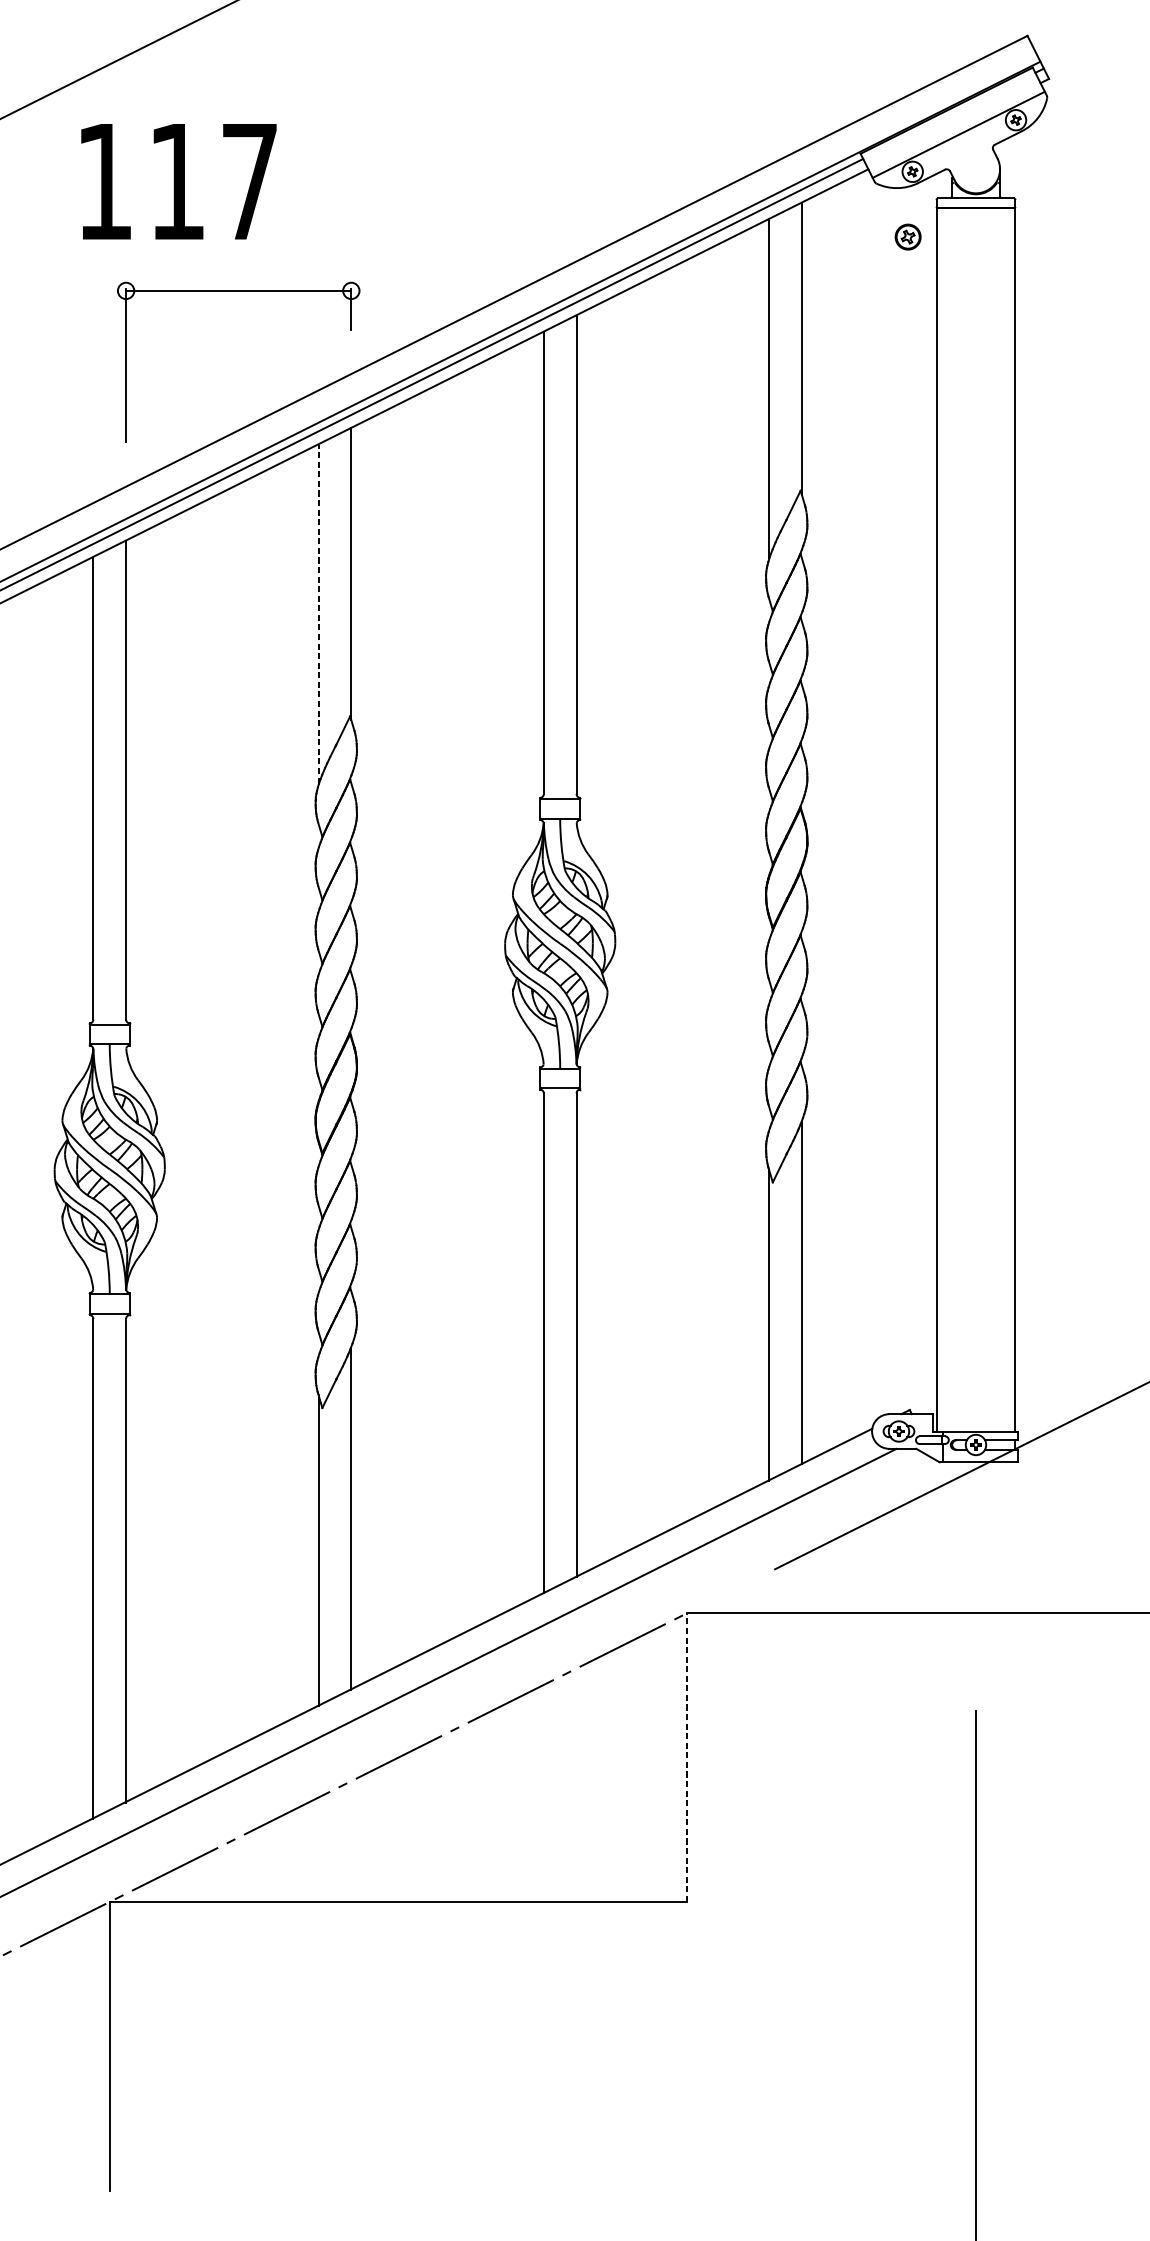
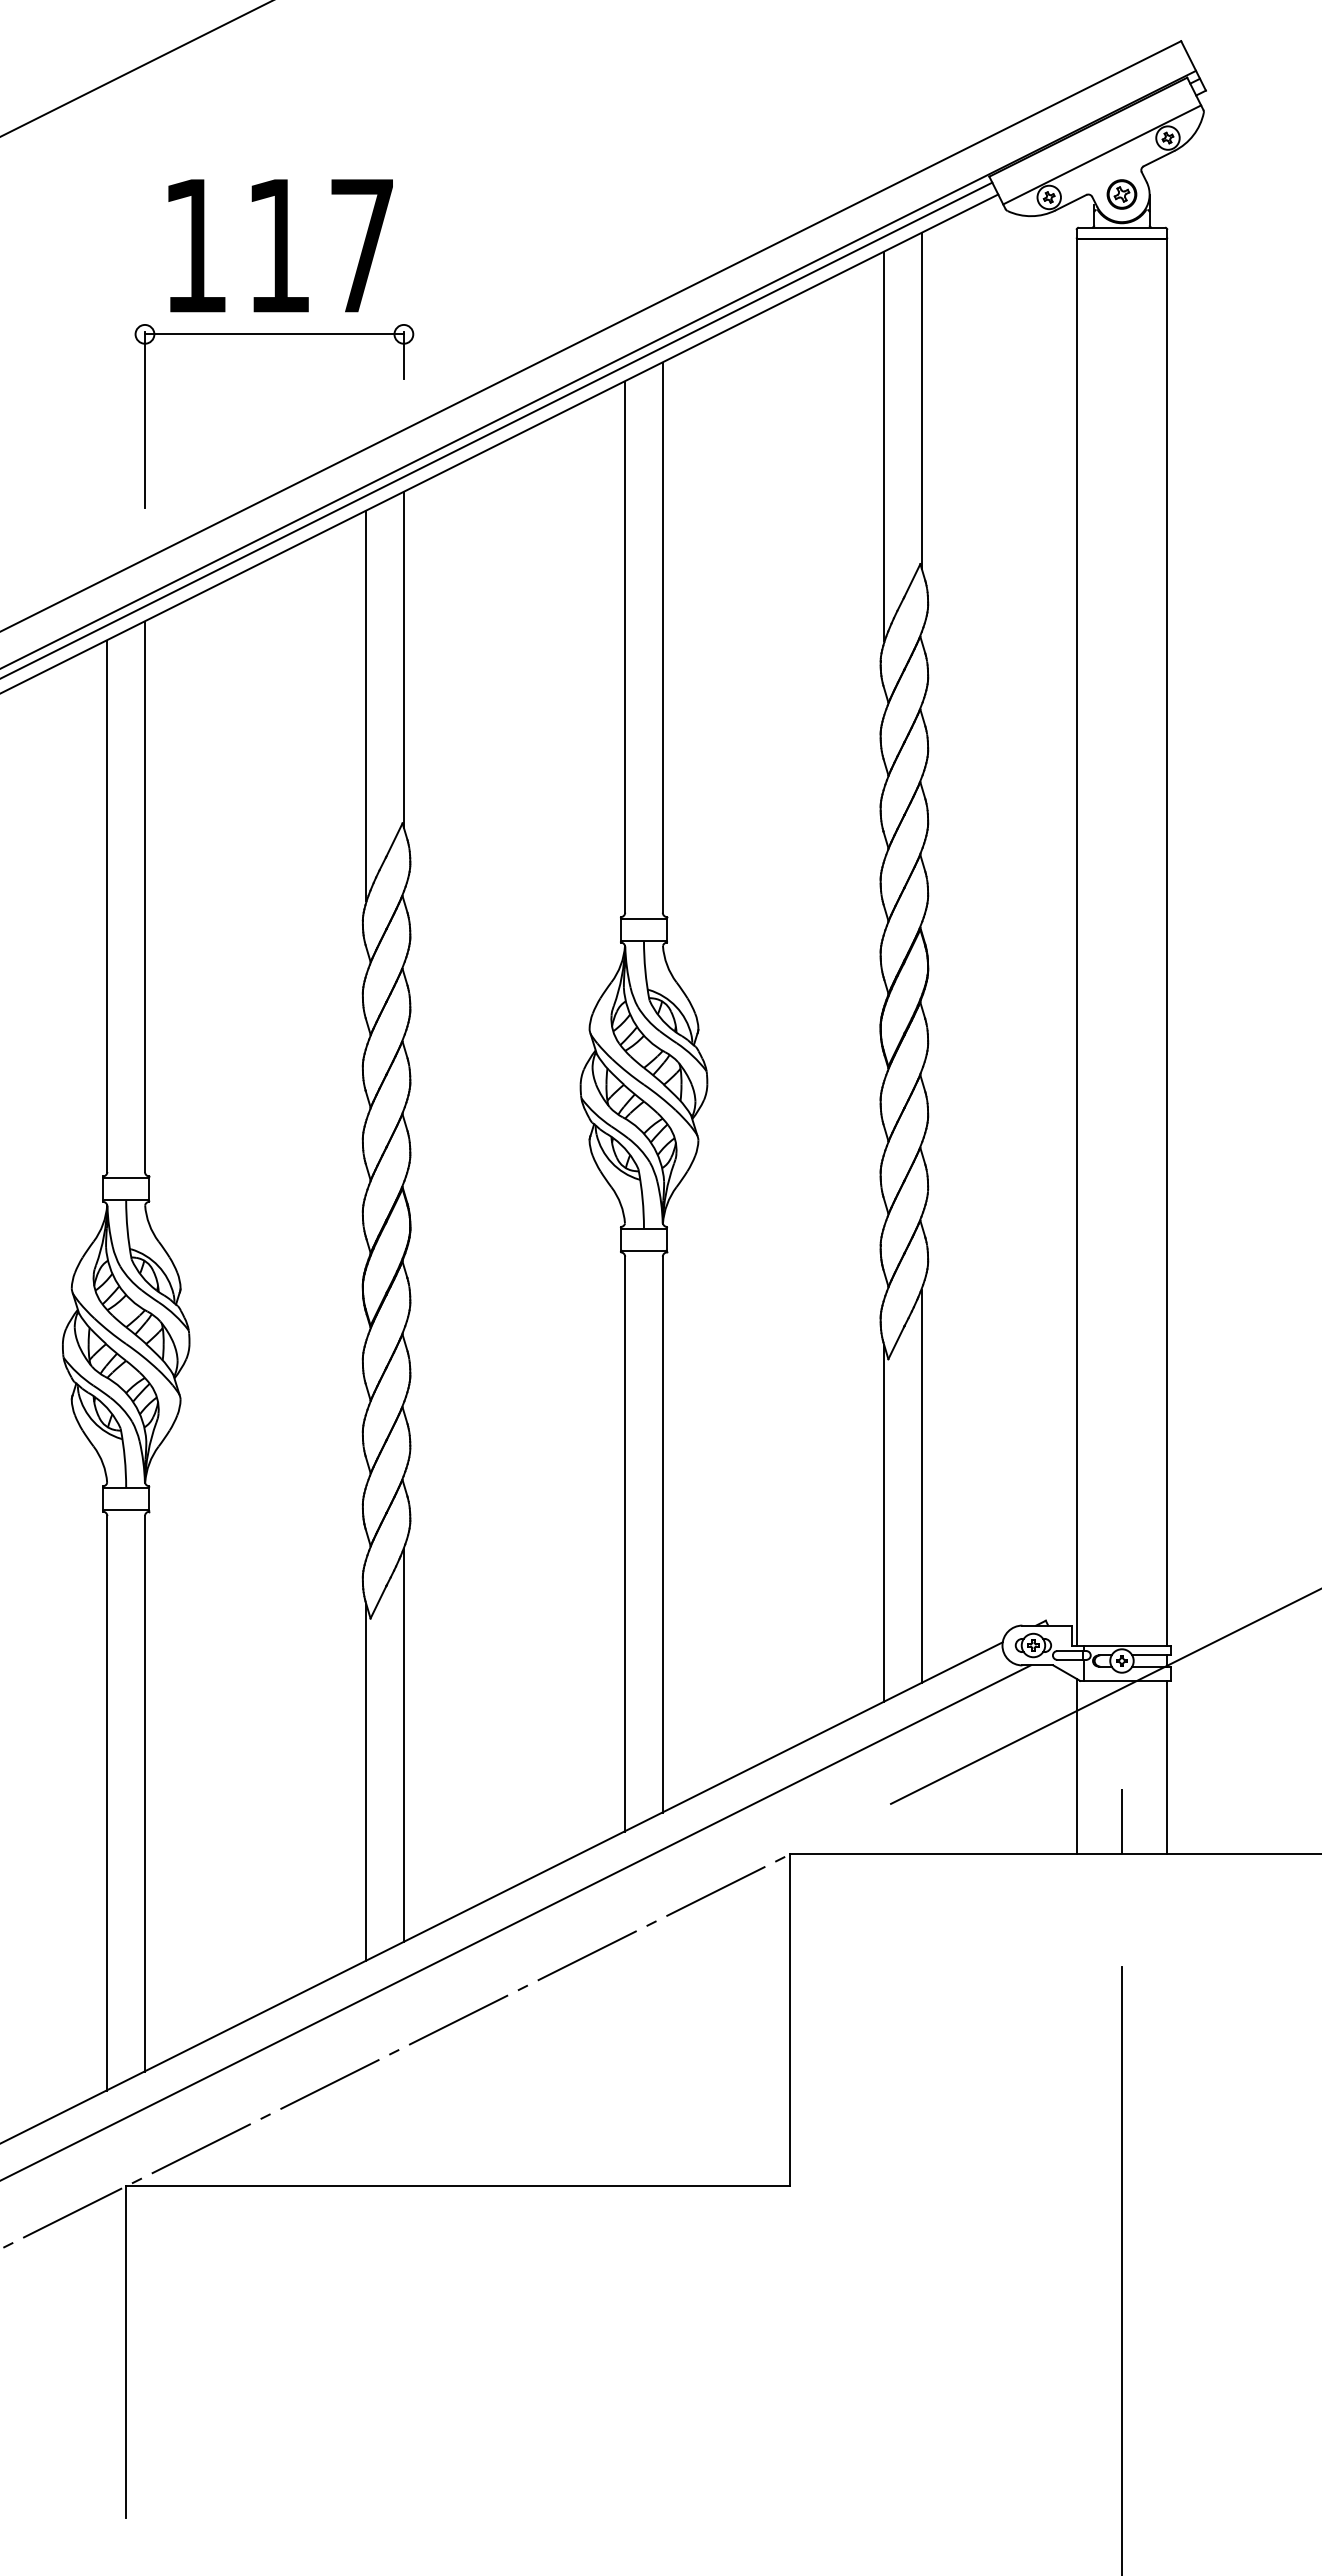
text: (178, 181) -> (280, 245), moved
part: (907, 237) -> (1121, 194), moved
line: (318, 613) -> (366, 705), dashed -> solid
line: (937, 1536) -> (1077, 1766), added
line: (1014, 1537) -> (1166, 1767), added
line: (975, 1584) -> (1121, 1821), added
line: (687, 1757) -> (790, 2020), dashed -> solid

